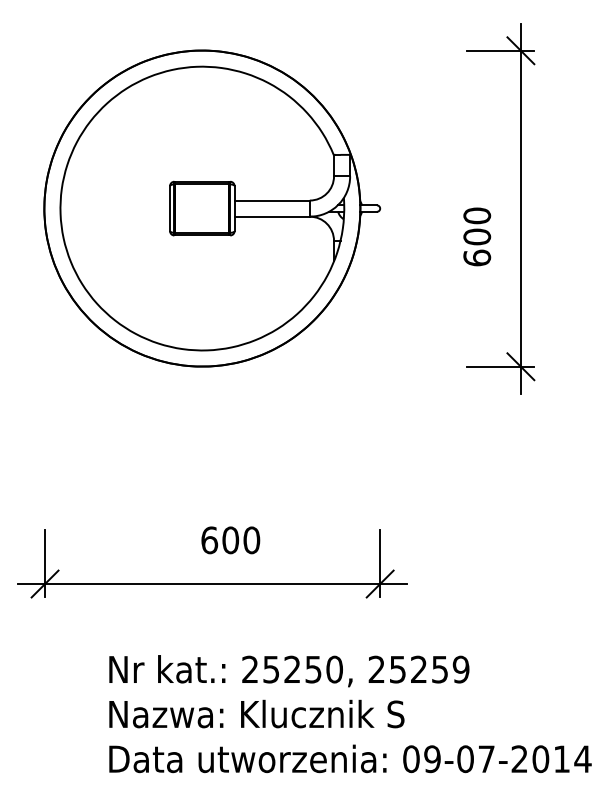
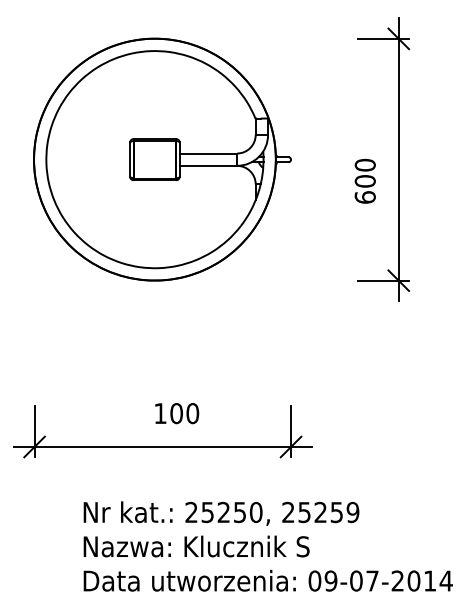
text: (209, 540) -> (160, 413), 600 -> 100

